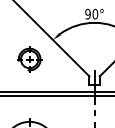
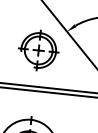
part: (29, 59) -> (38, 50), size x1.43

